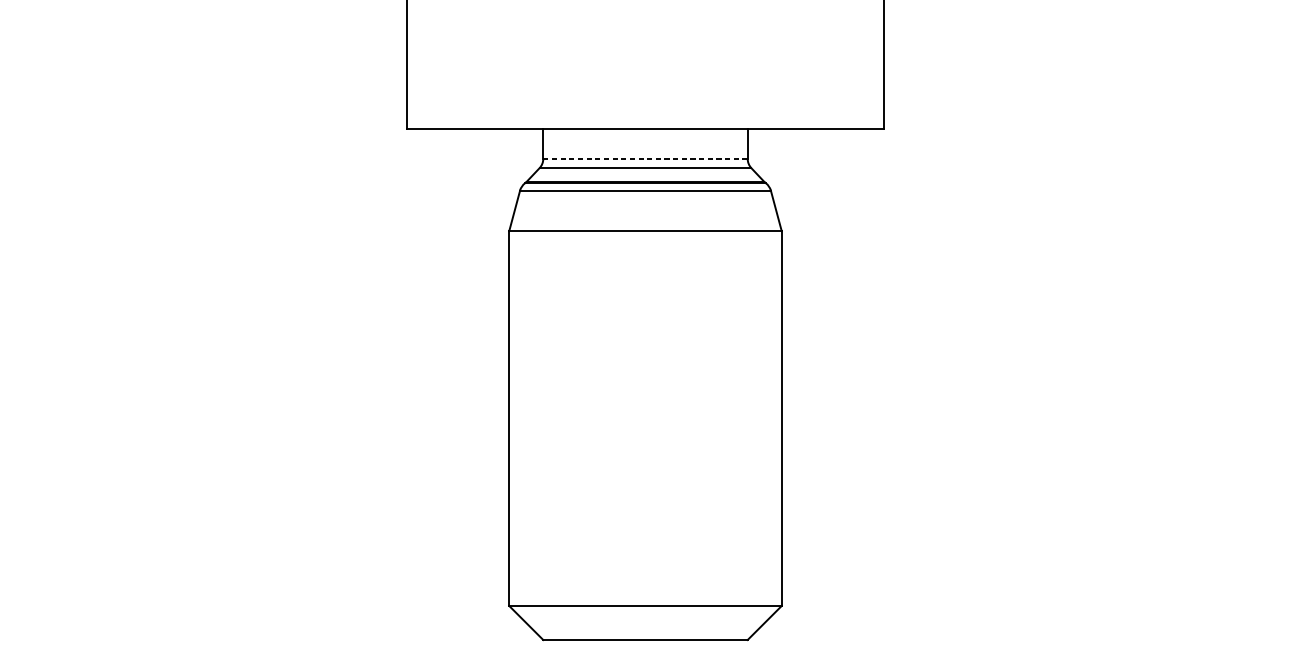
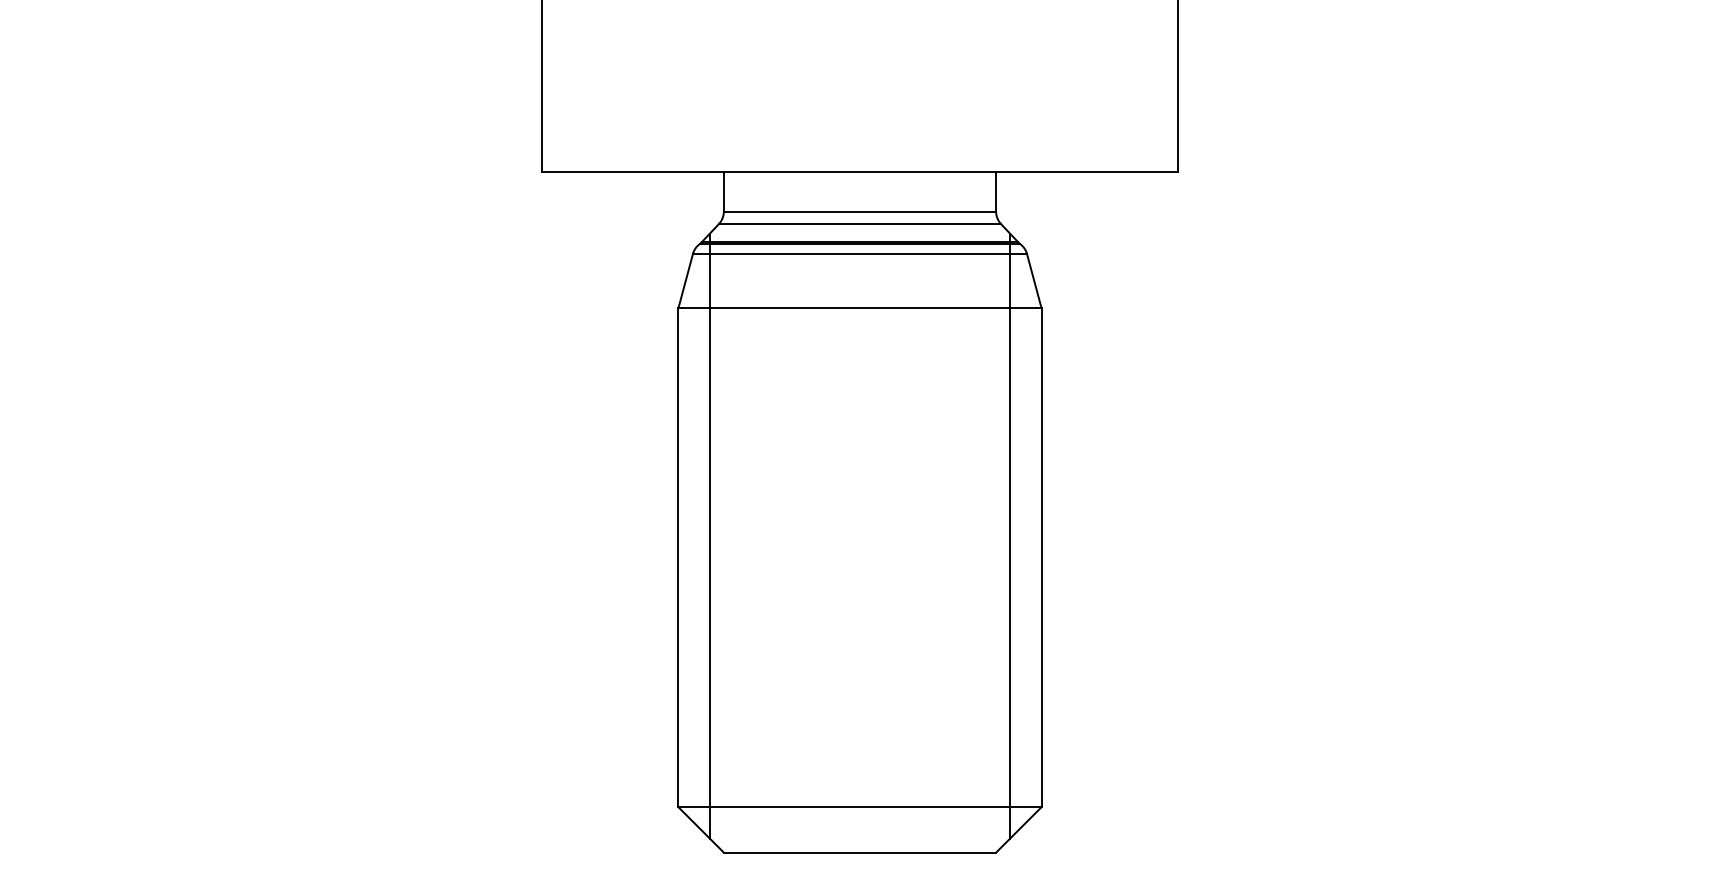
line: (645, 158) -> (859, 211), dashed -> solid
line: (532, 401) -> (709, 535), added
line: (758, 401) -> (1010, 535), added

